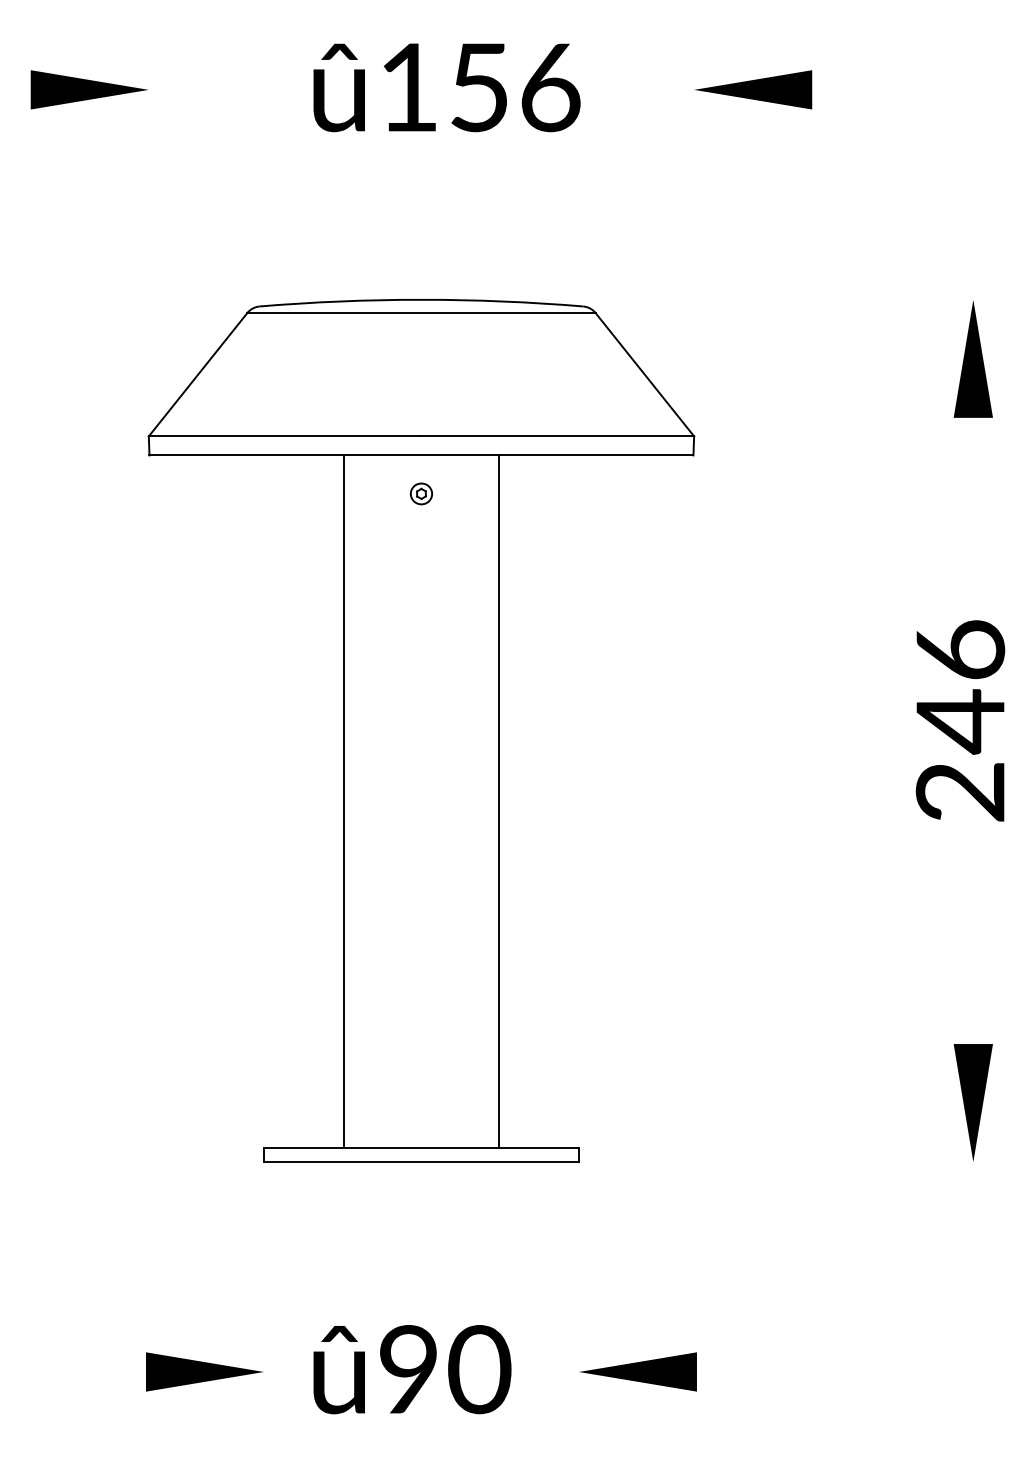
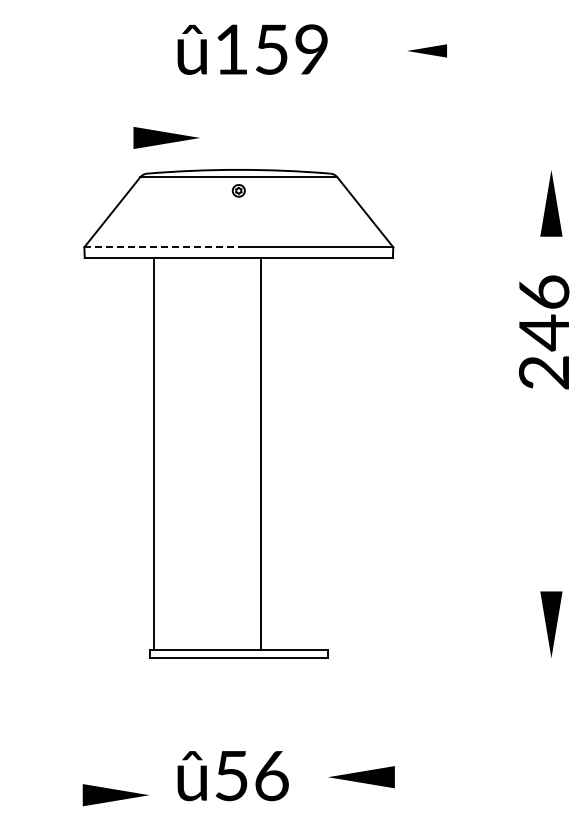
text: (549, 87) -> (311, 49), û156 -> û159
part: (89, 89) -> (166, 137), moved
part: (754, 89) -> (427, 50), size x0.6
line: (286, 436) -> (162, 247), solid -> dashed
part: (420, 493) -> (238, 190), moved
text: (959, 721) -> (543, 332), moved
line: (343, 802) -> (153, 454), moved
line: (498, 802) -> (260, 454), moved
text: (445, 1368) -> (252, 775), û90 -> û56
part: (203, 1372) -> (115, 795), moved

